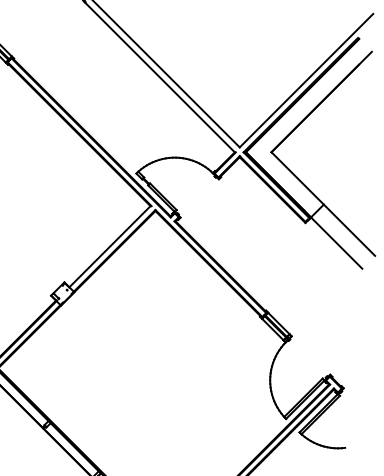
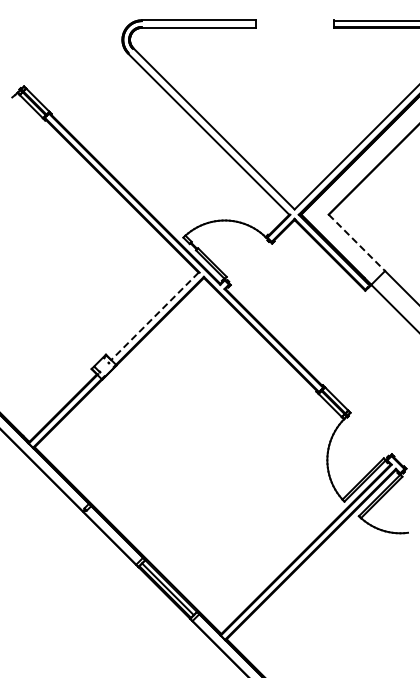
line: (297, 178) -> (356, 242), solid -> dashed
line: (109, 246) -> (154, 316), solid -> dashed

